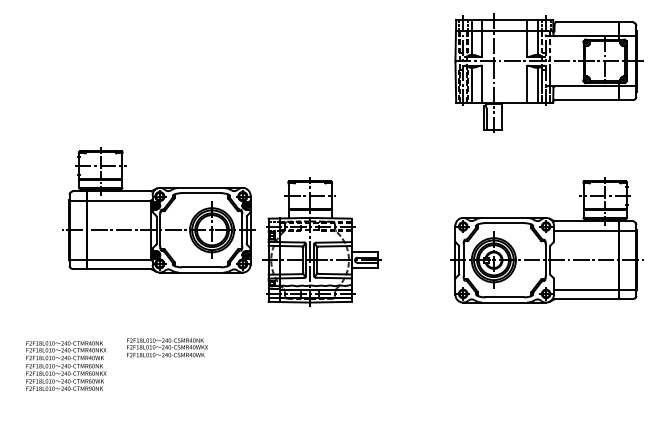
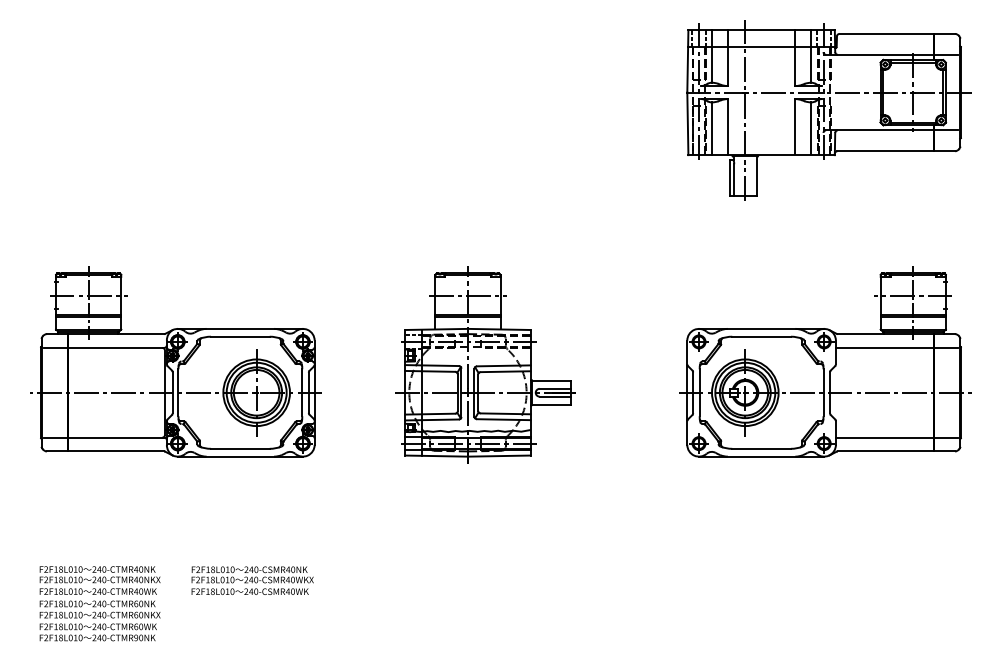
part: (158, 210) -> (175, 362), moved
text: (167, 347) -> (252, 580), moved
text: (66, 365) -> (100, 602), moved

